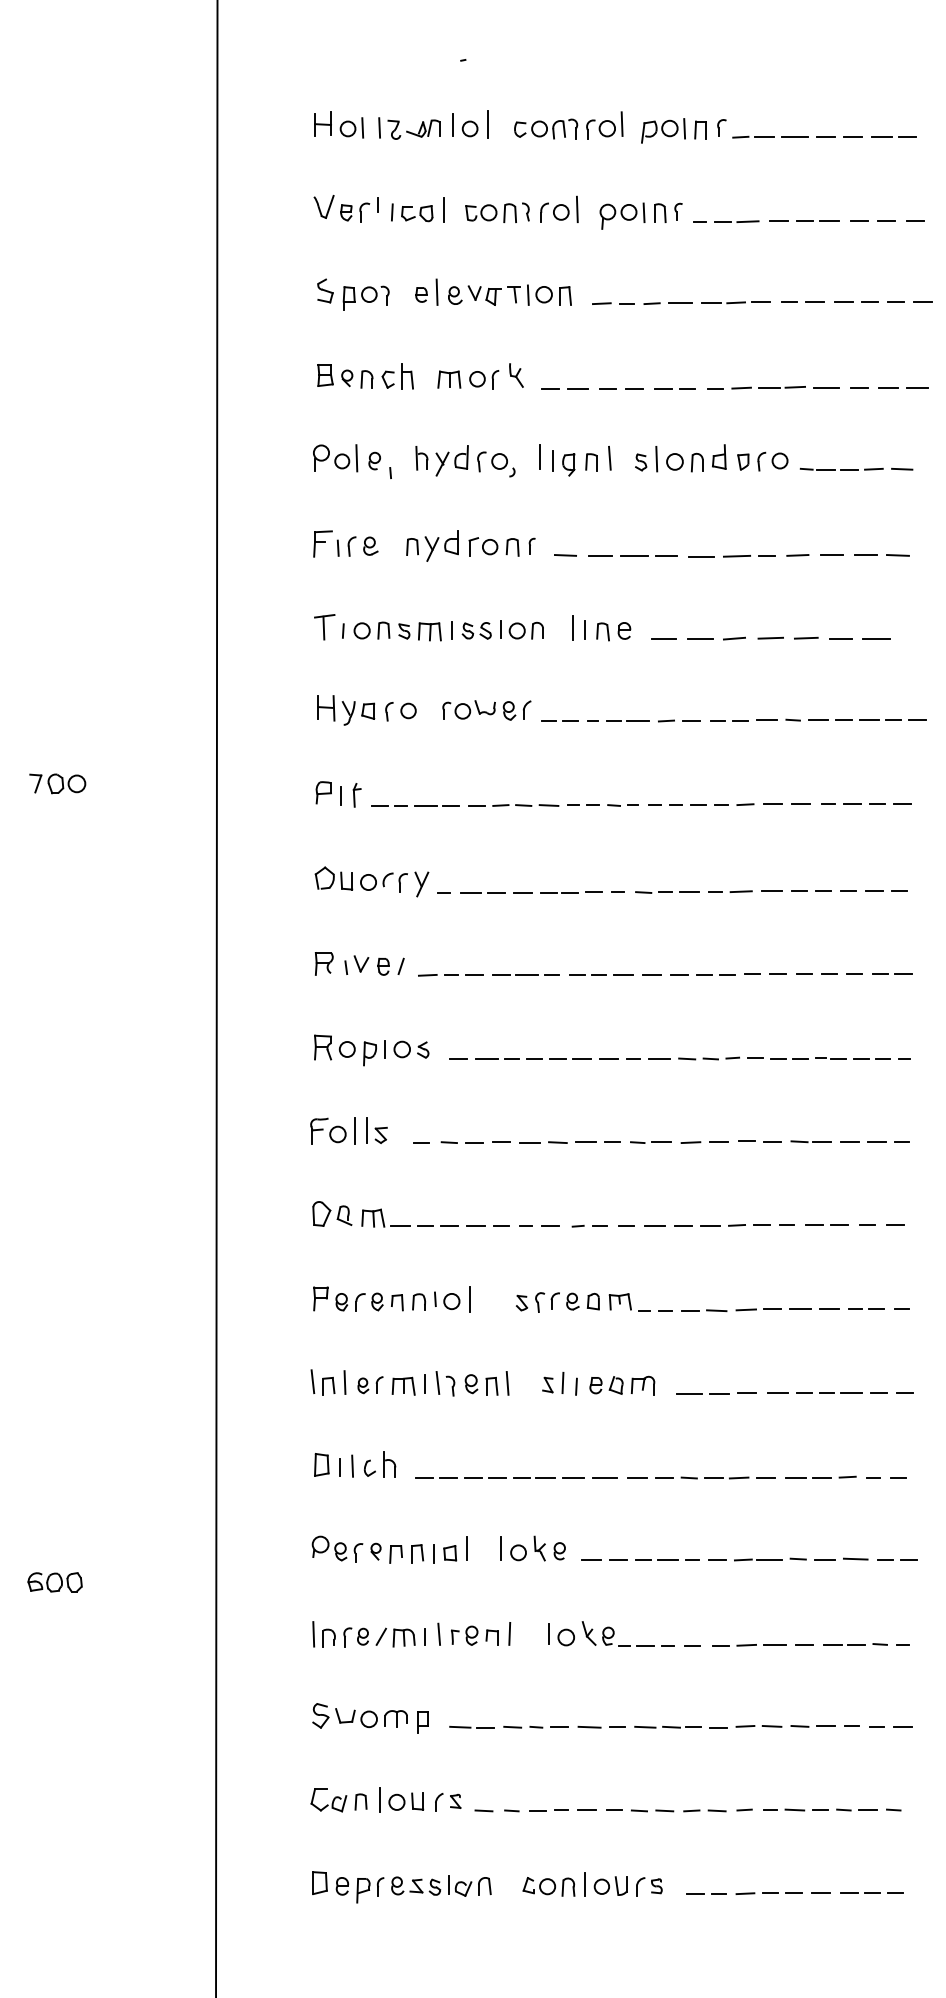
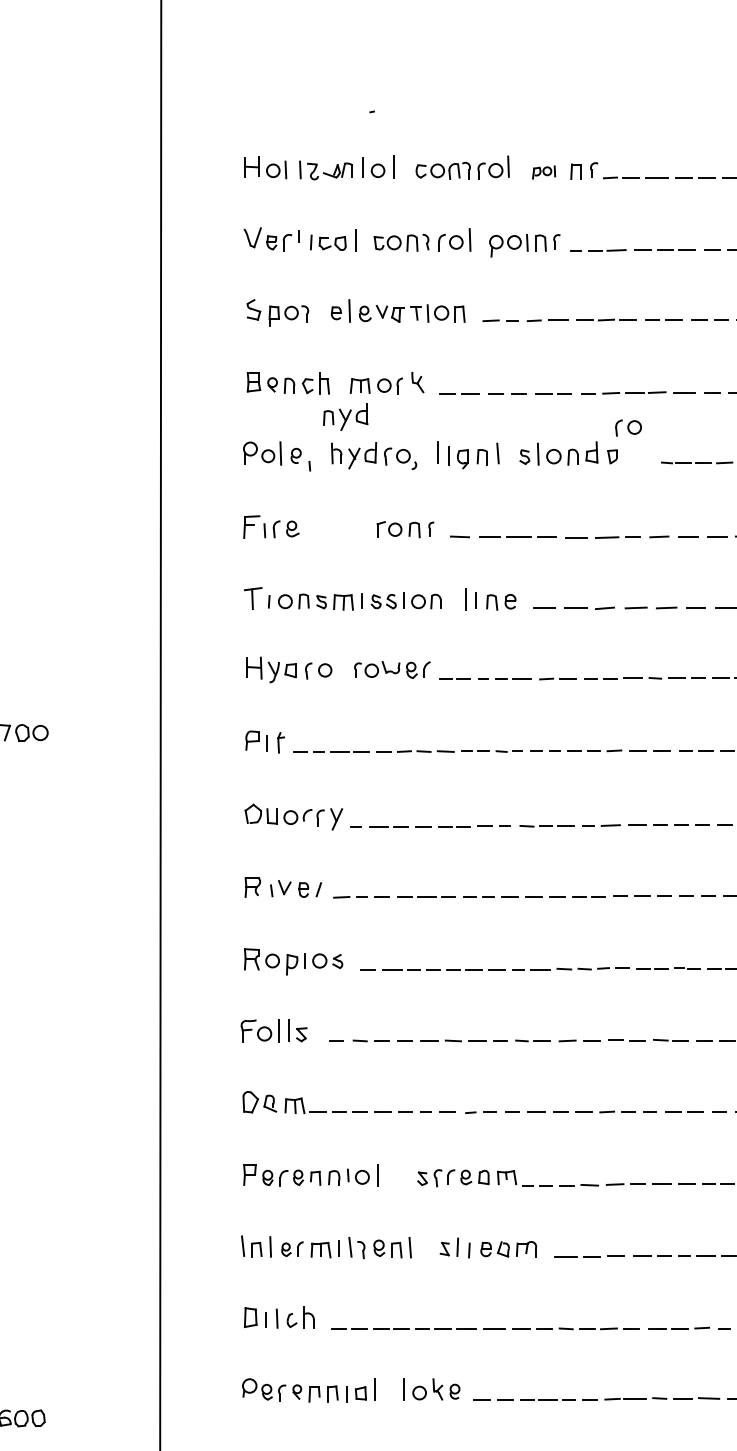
part: (663, 130) -> (544, 172), size x0.6
part: (772, 461) -> (628, 427), moved
part: (432, 545) -> (345, 416), moved

